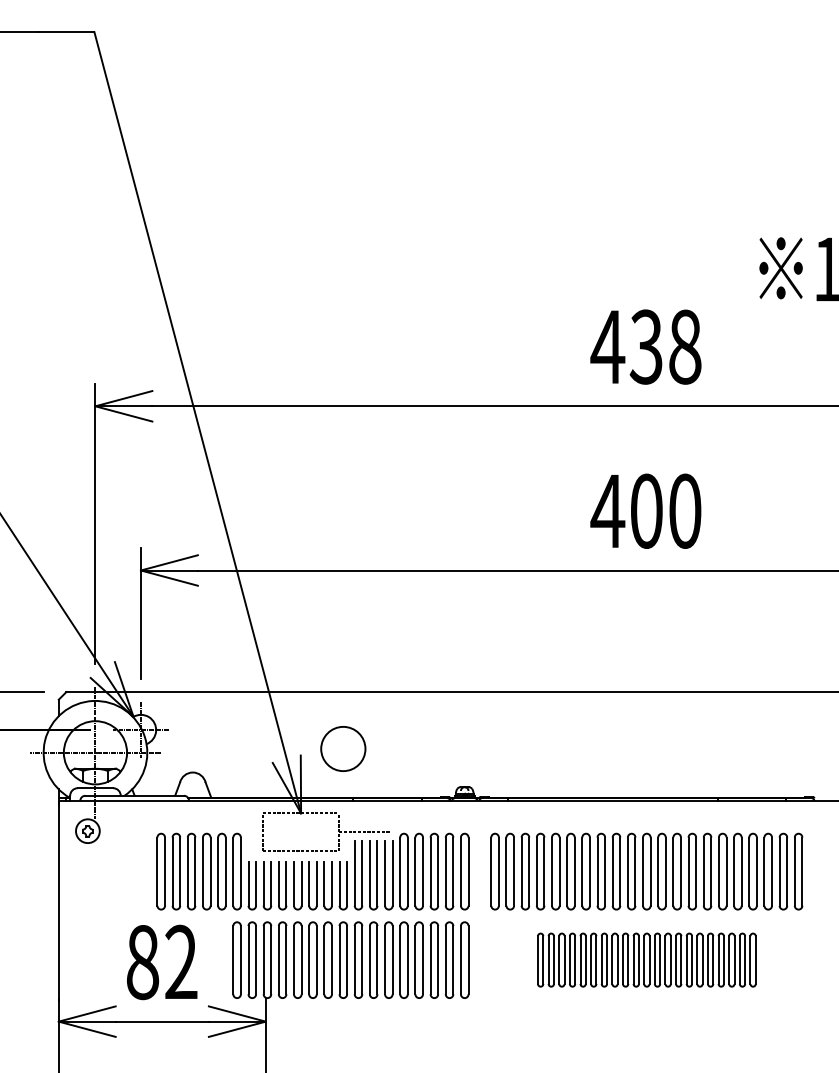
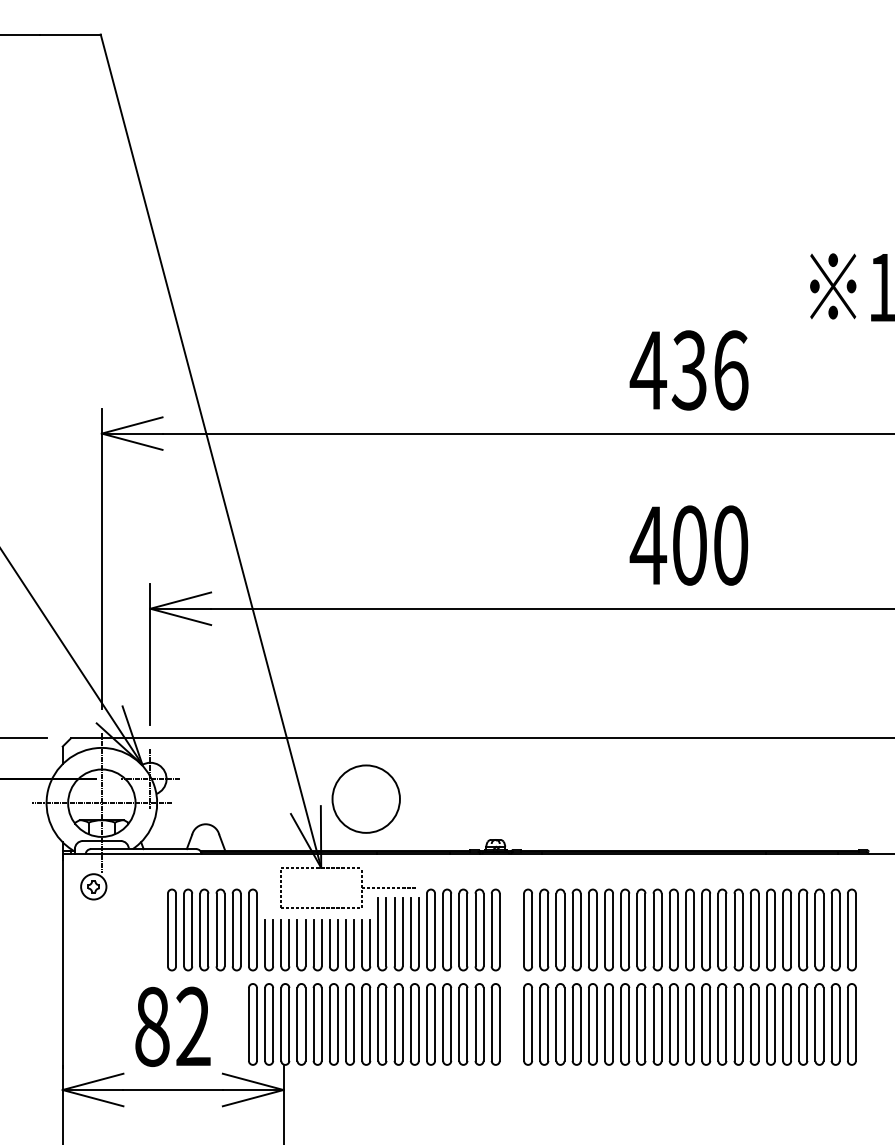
text: (685, 346) -> (731, 369), 438 -> 436
circle: (342, 748) -> (365, 798), size x1.43
part: (646, 959) -> (689, 1023), size x1.43

